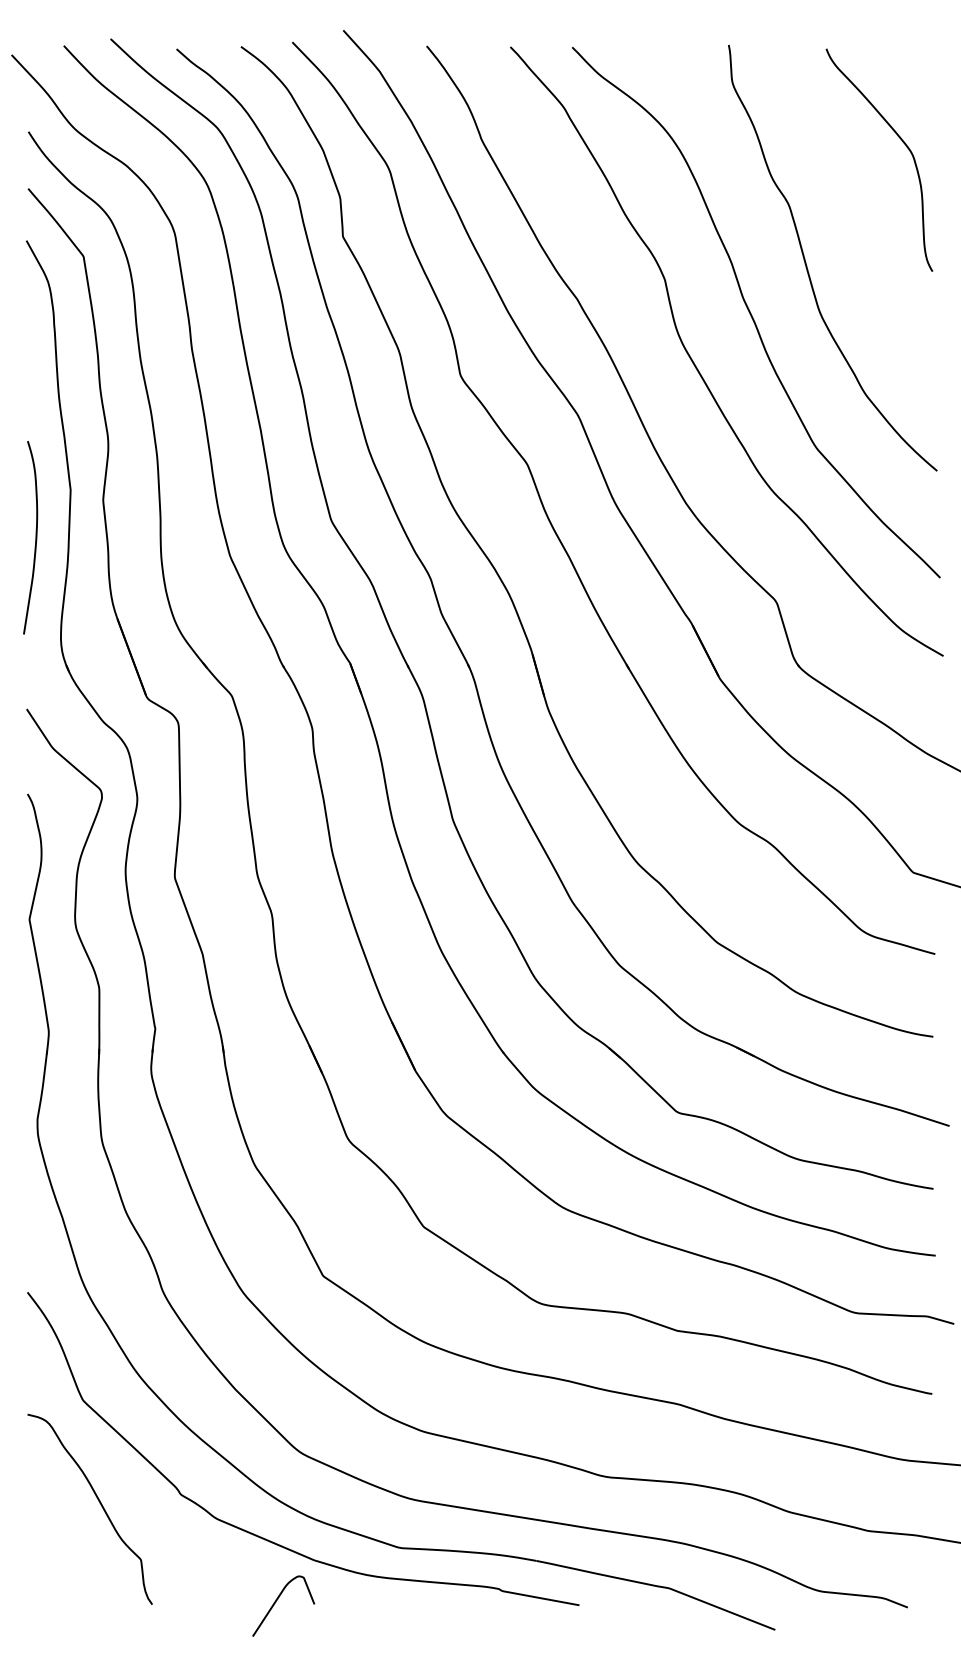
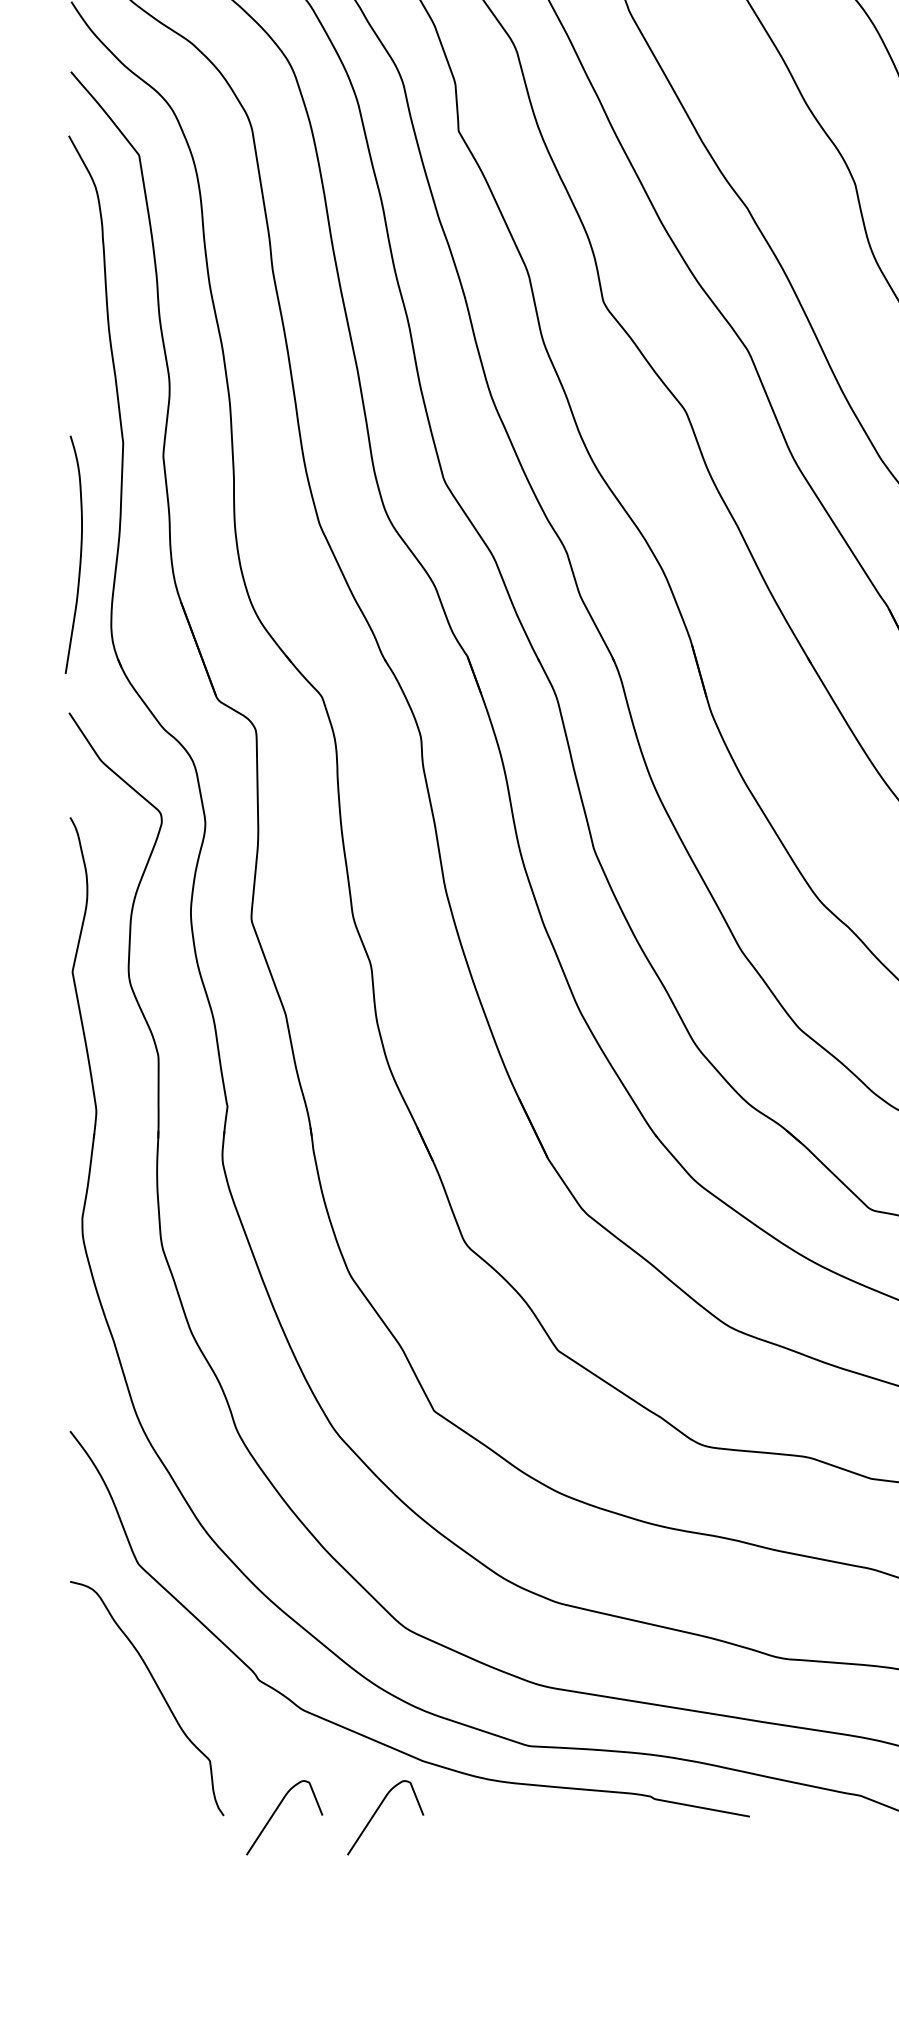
curve: (35, 537) -> (79, 554), moved
curve: (194, 1602) -> (275, 1813), added

